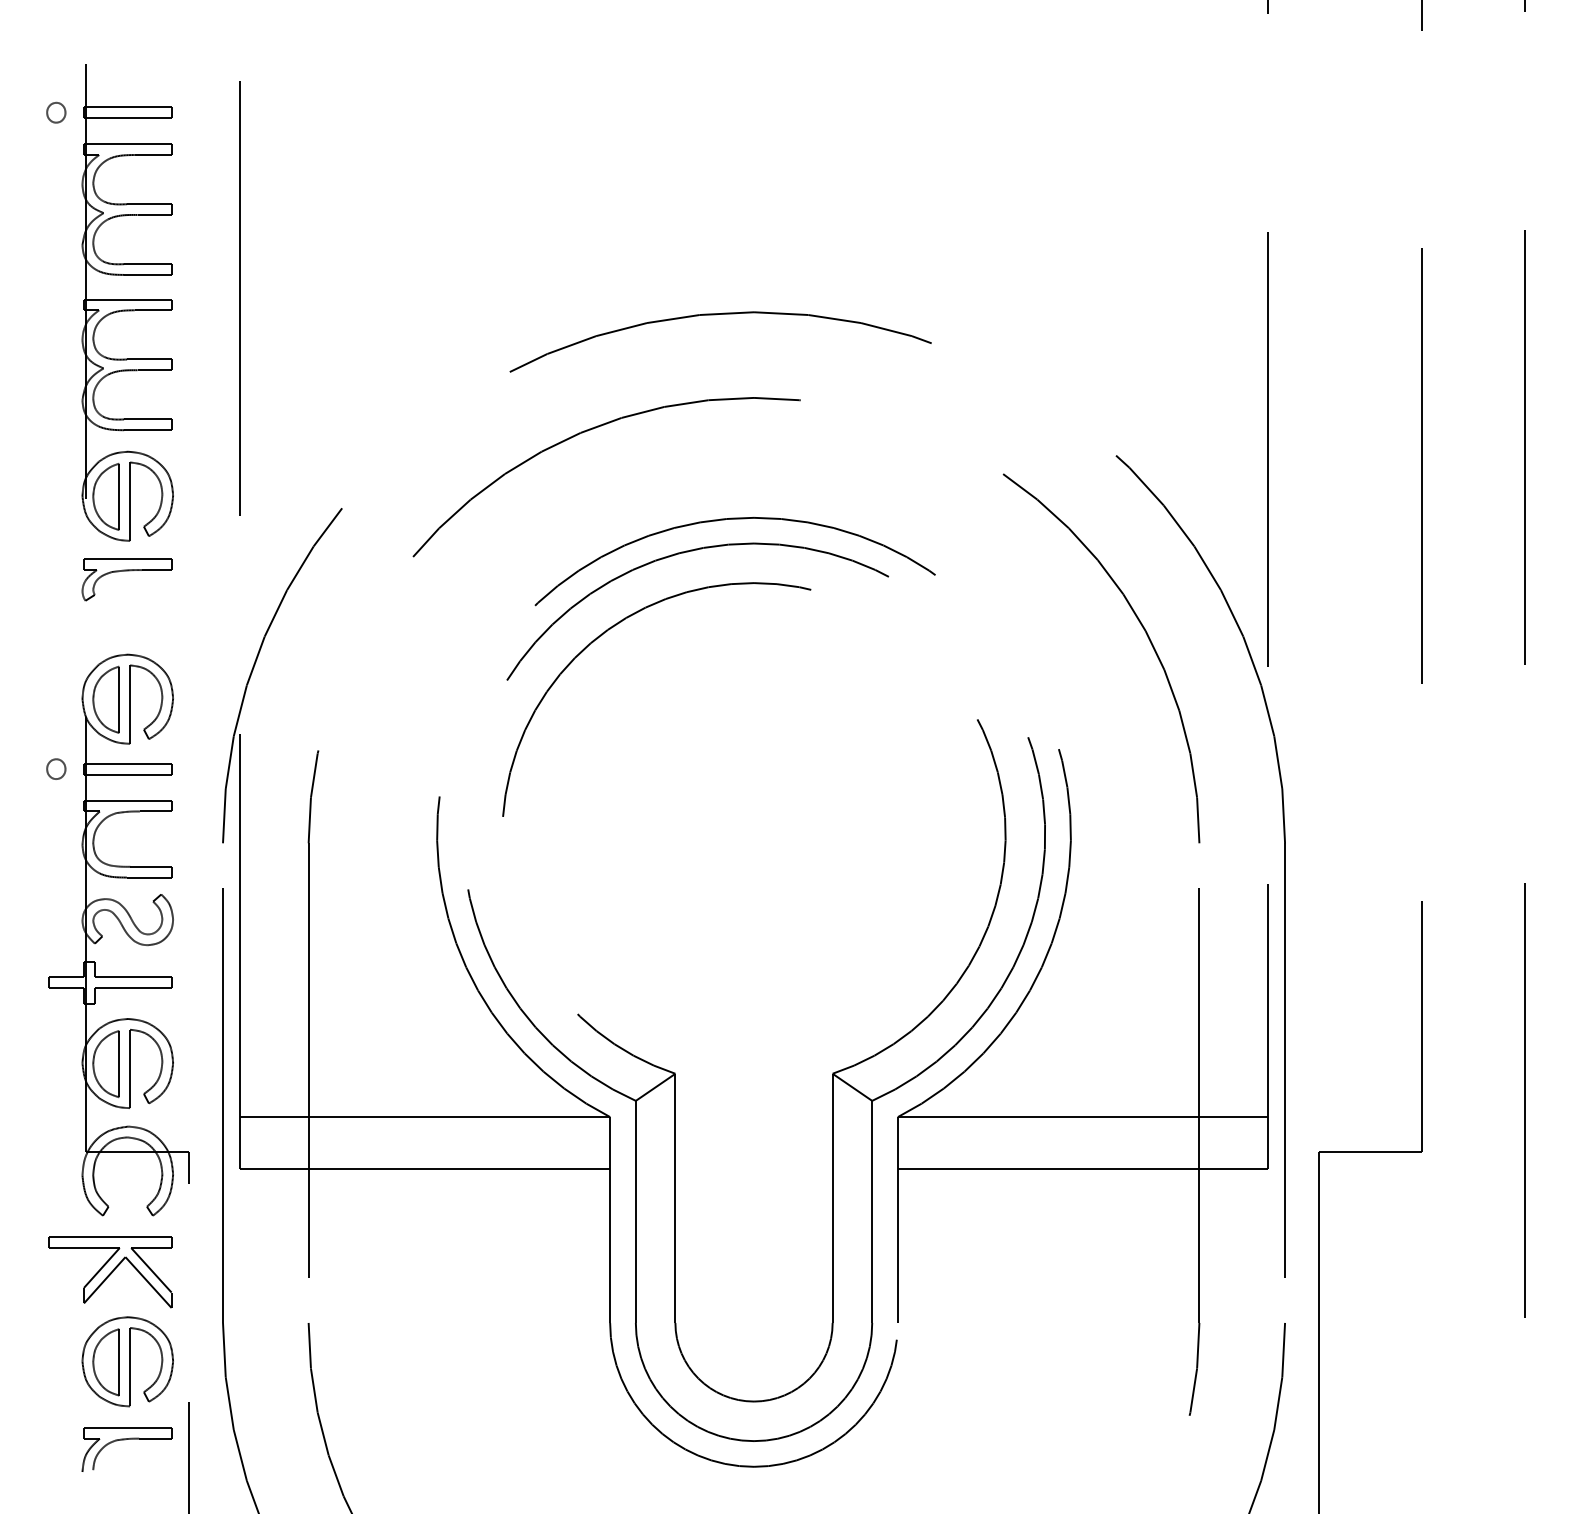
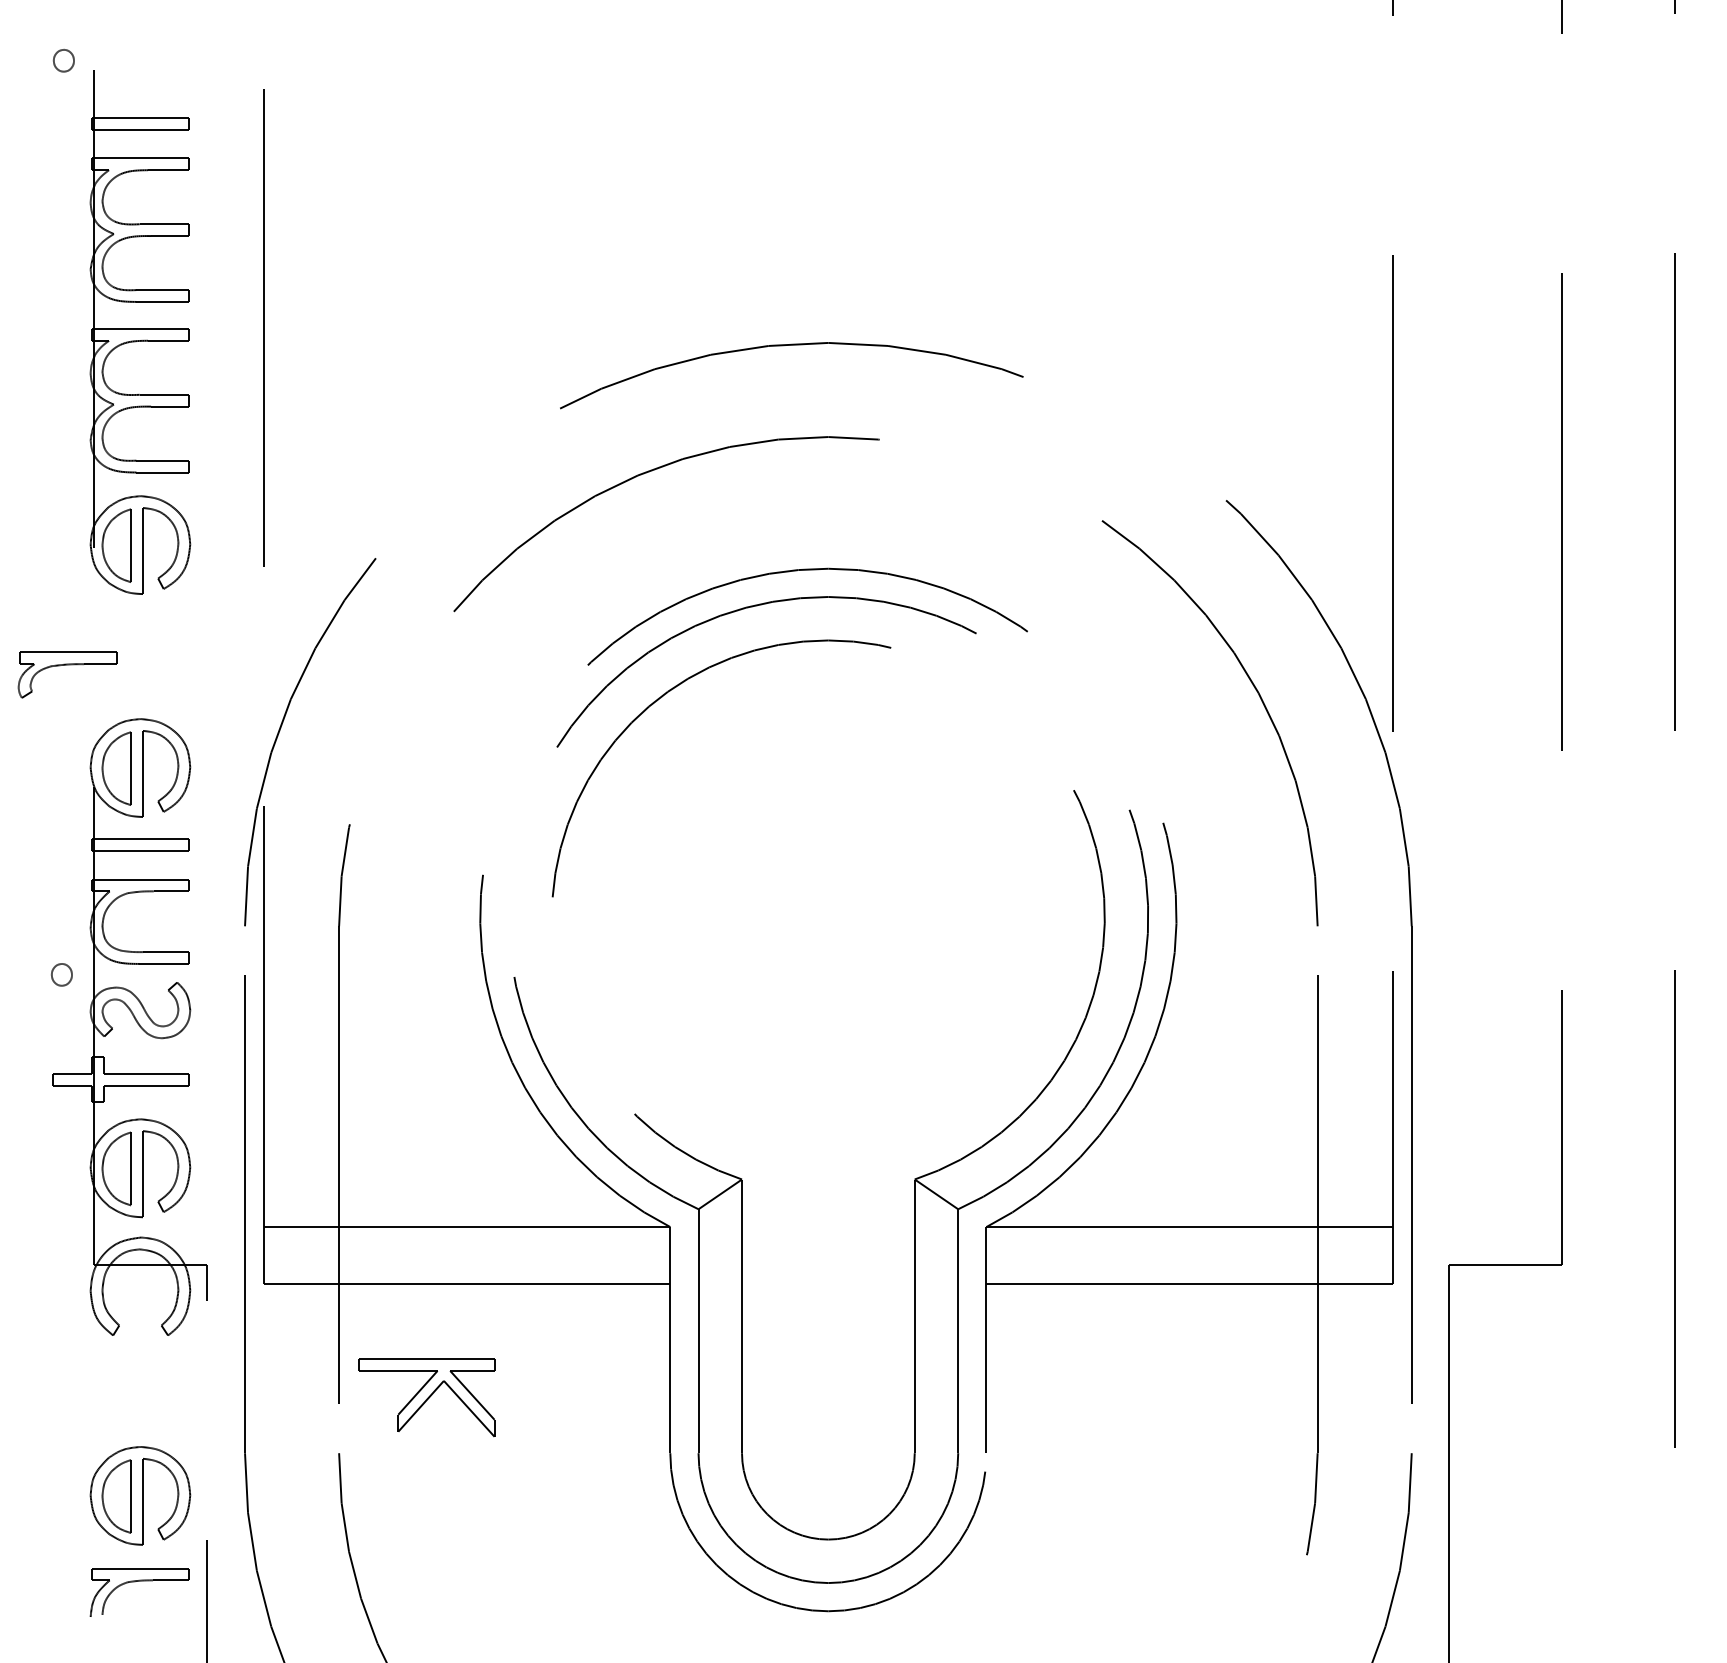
part: (55, 112) -> (63, 60), moved
part: (126, 571) -> (67, 665), moved
part: (55, 768) -> (61, 974), moved
part: (109, 1272) -> (426, 1397), moved

